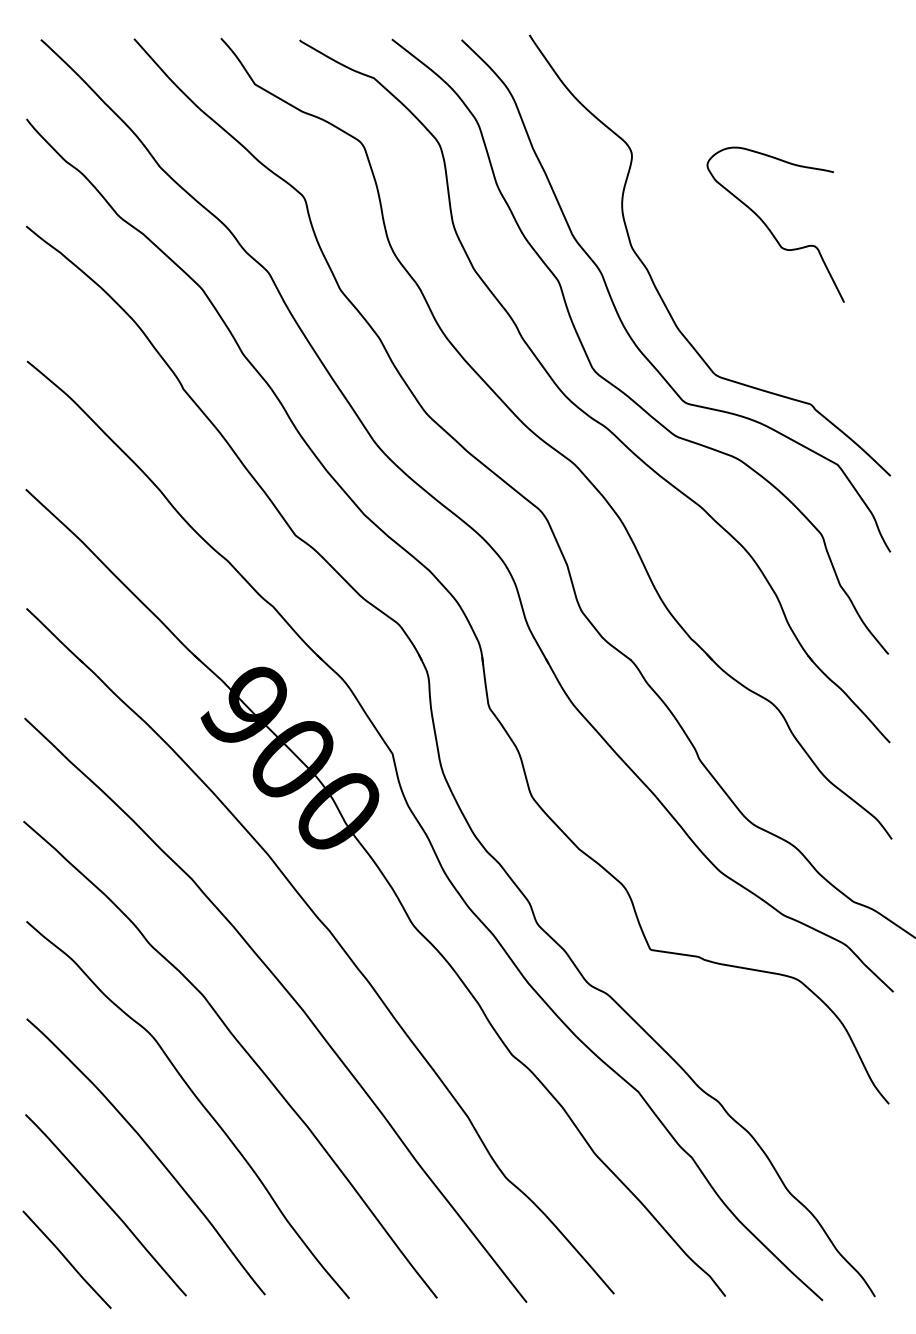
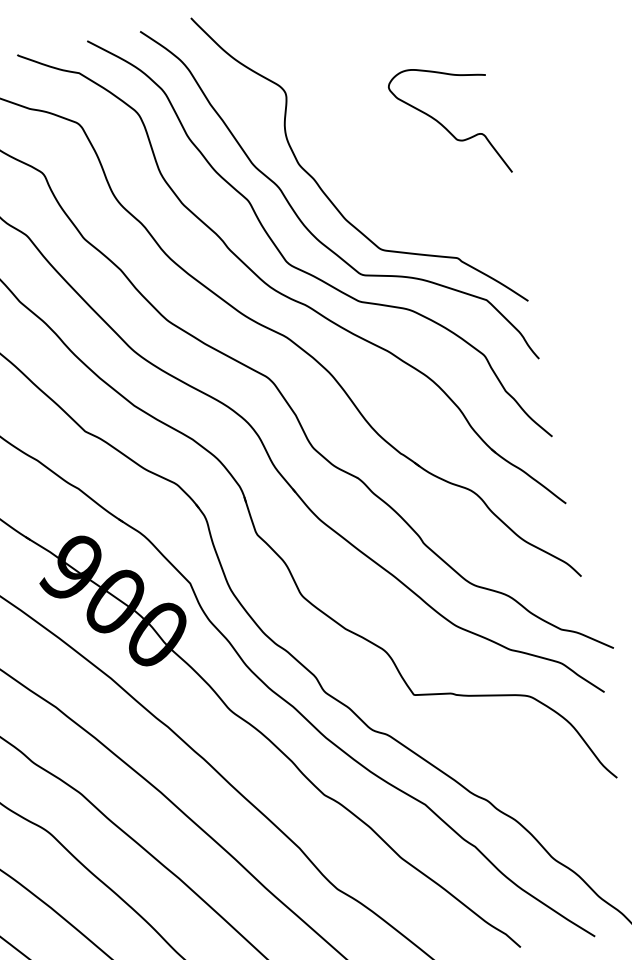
curve: (770, 229) -> (445, 127), moved

